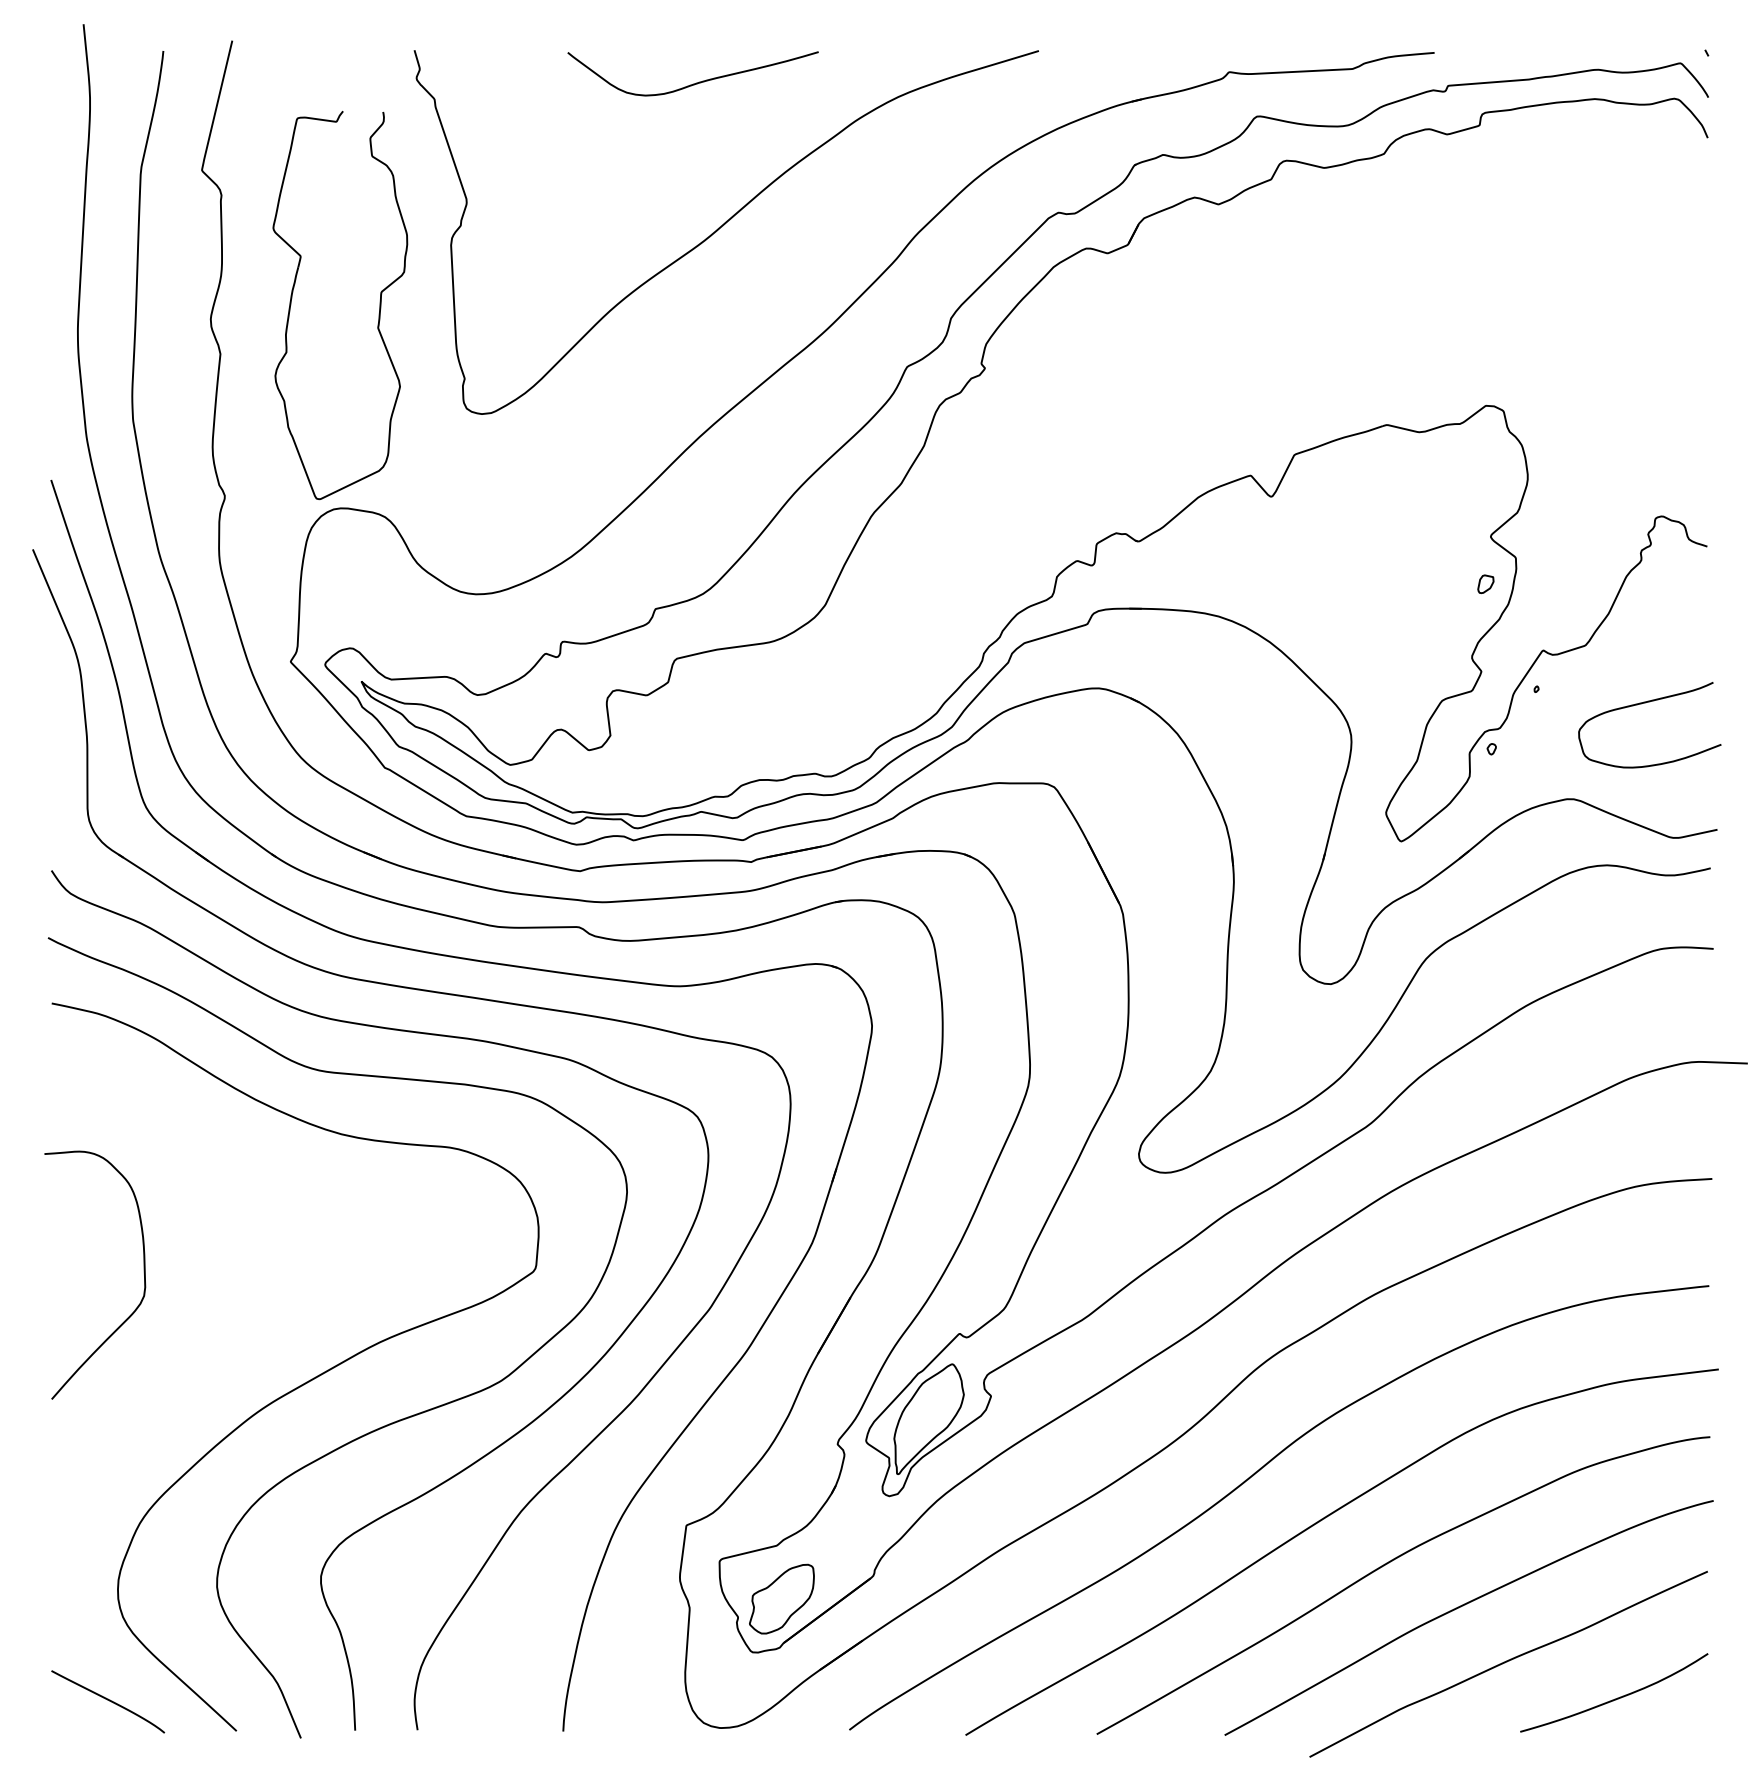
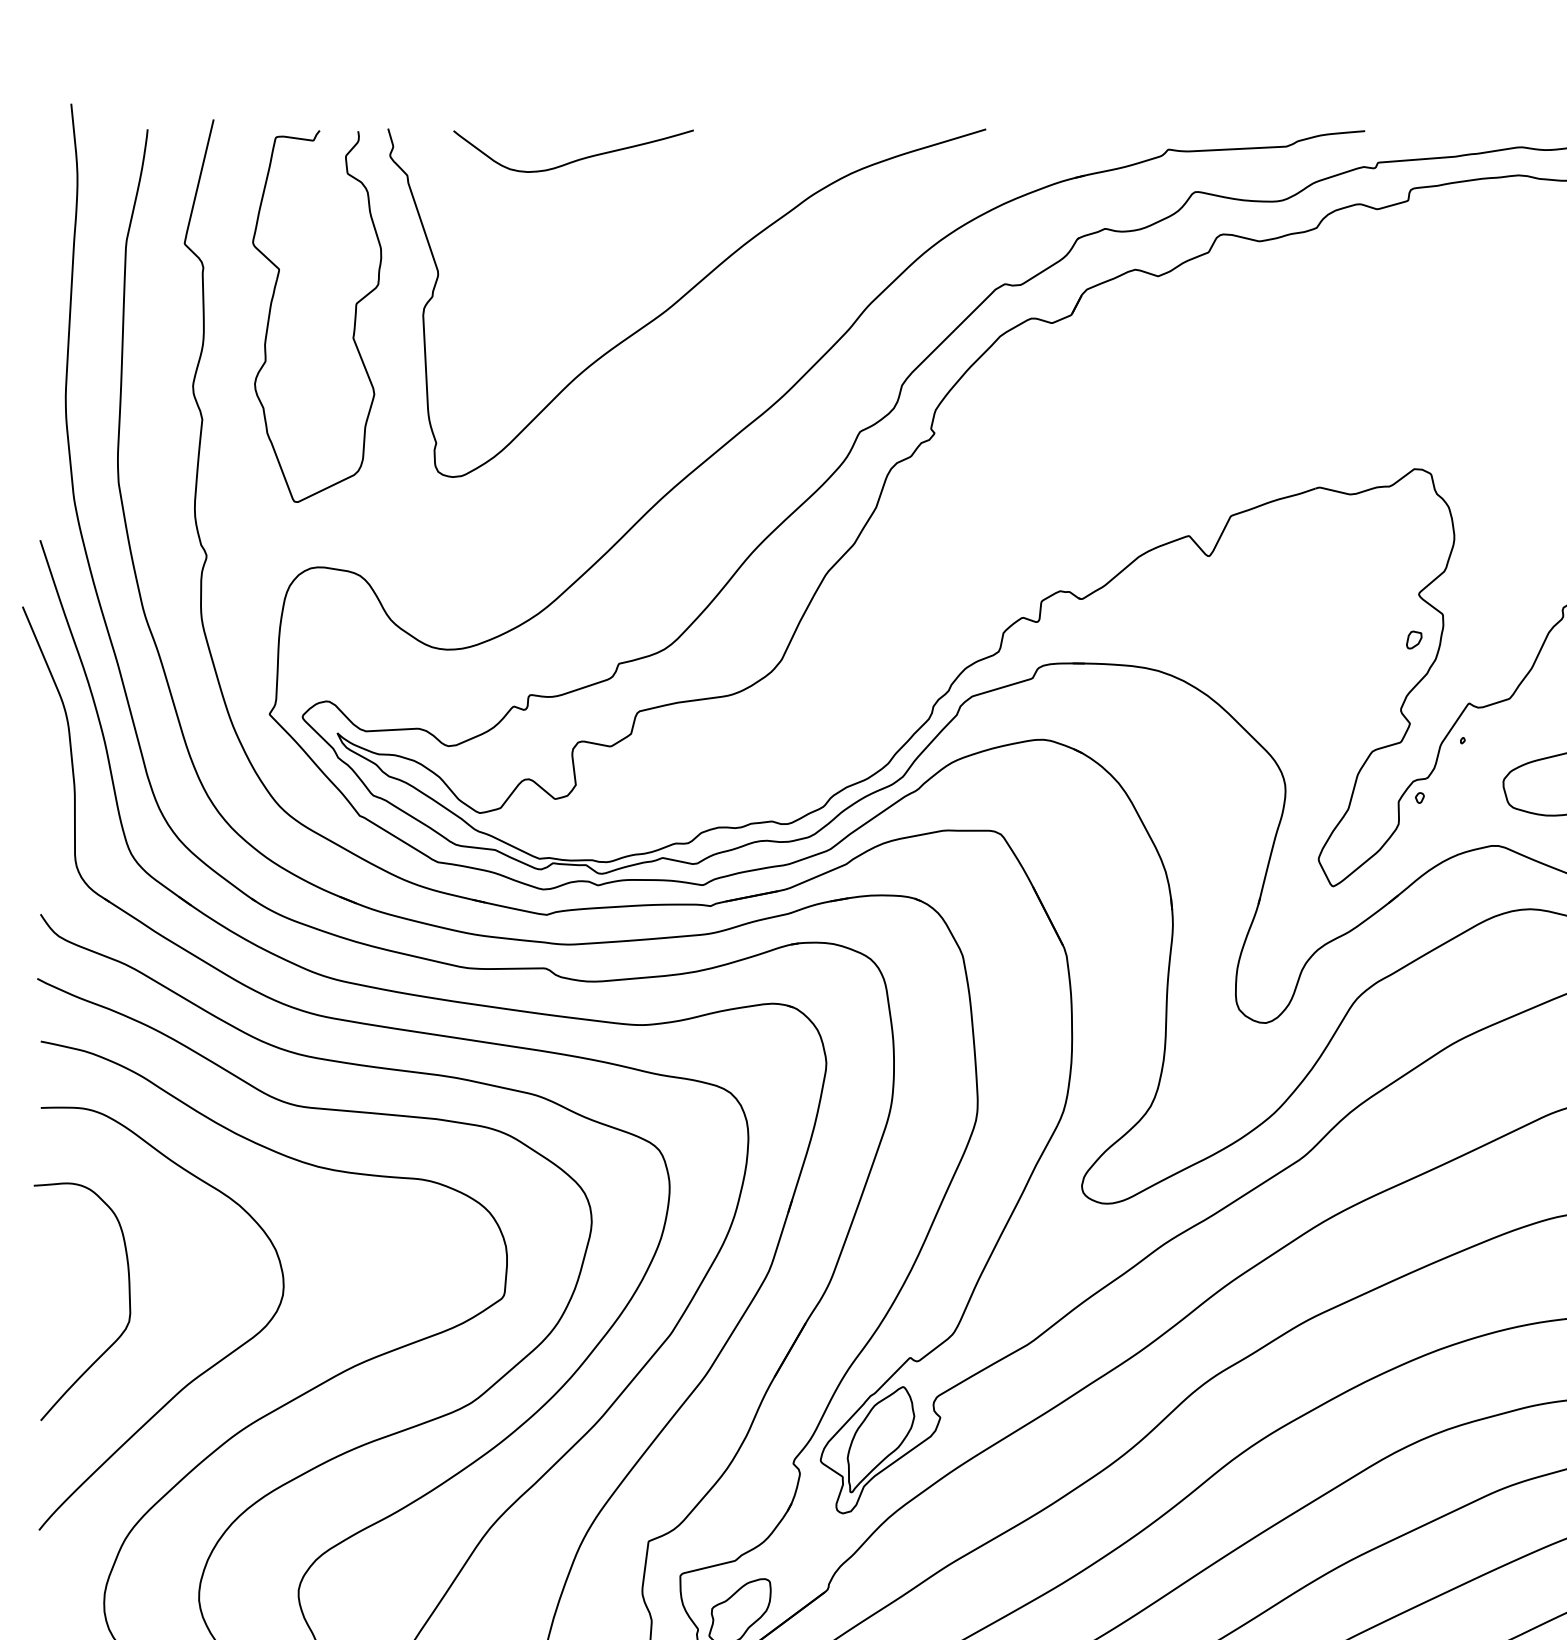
curve: (696, 82) -> (576, 159), moved
part: (378, 313) -> (353, 324), moved
curve: (215, 1352) -> (197, 1375), added

